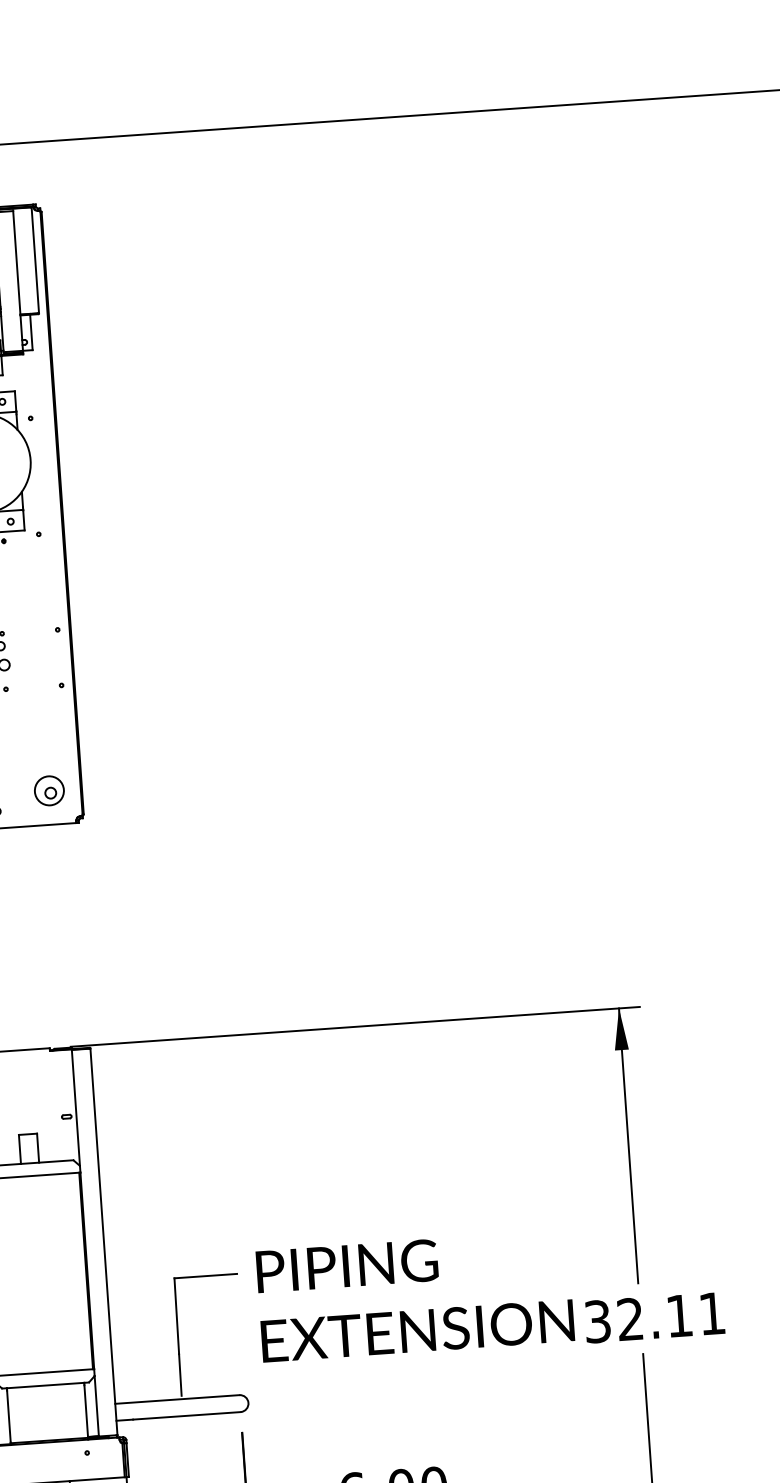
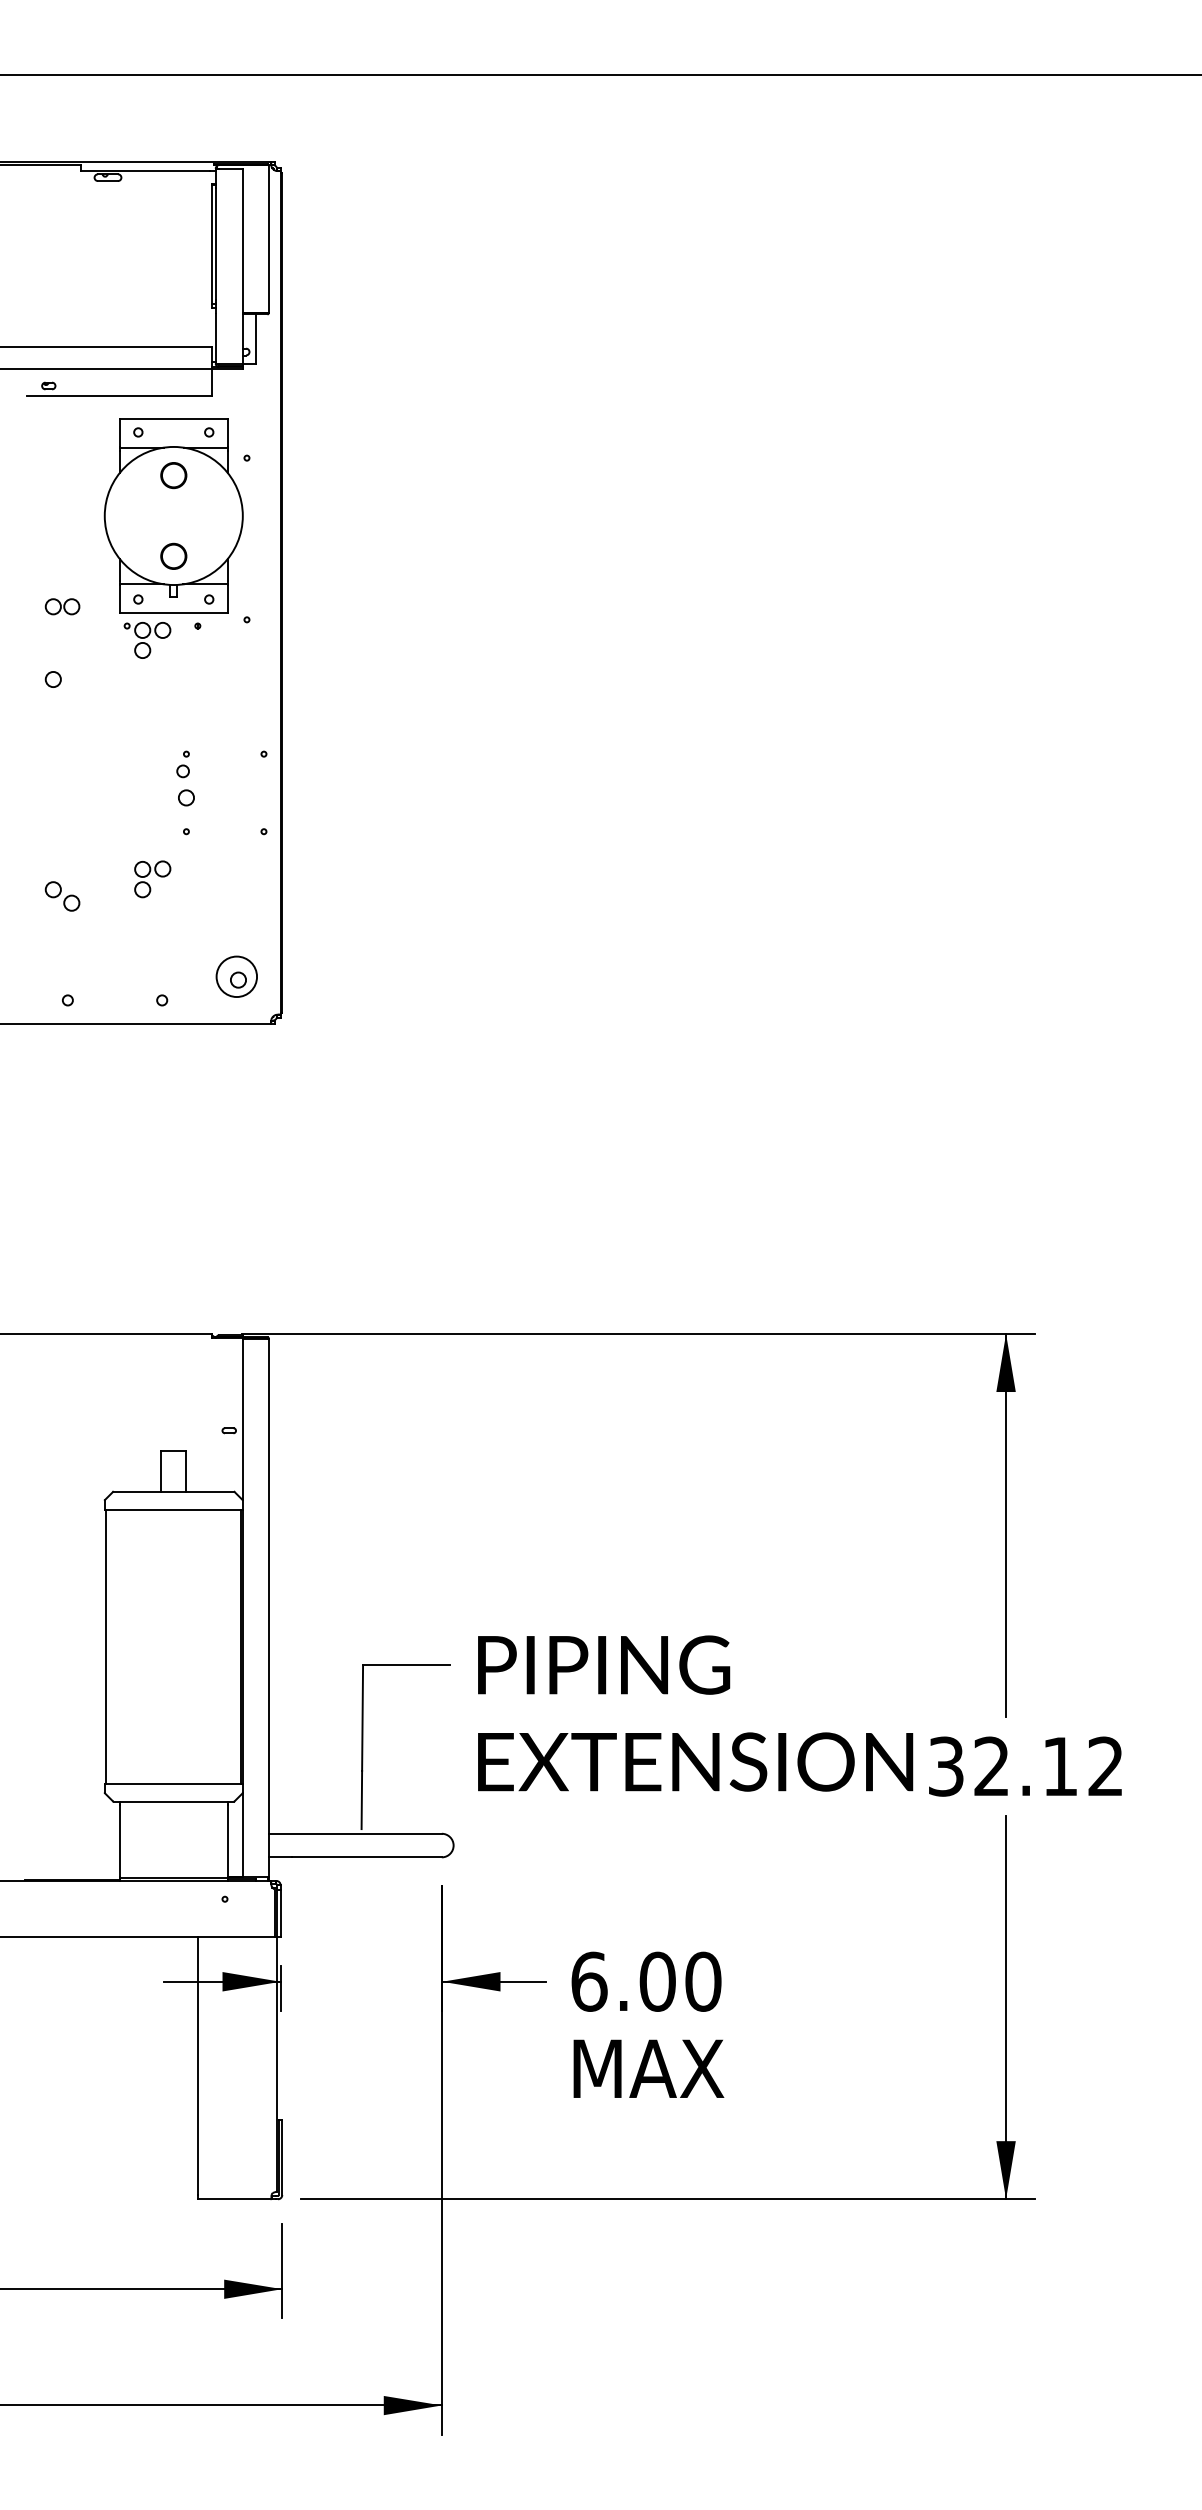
text: (711, 1312) -> (1105, 1765), 32.11 -> 32.12

